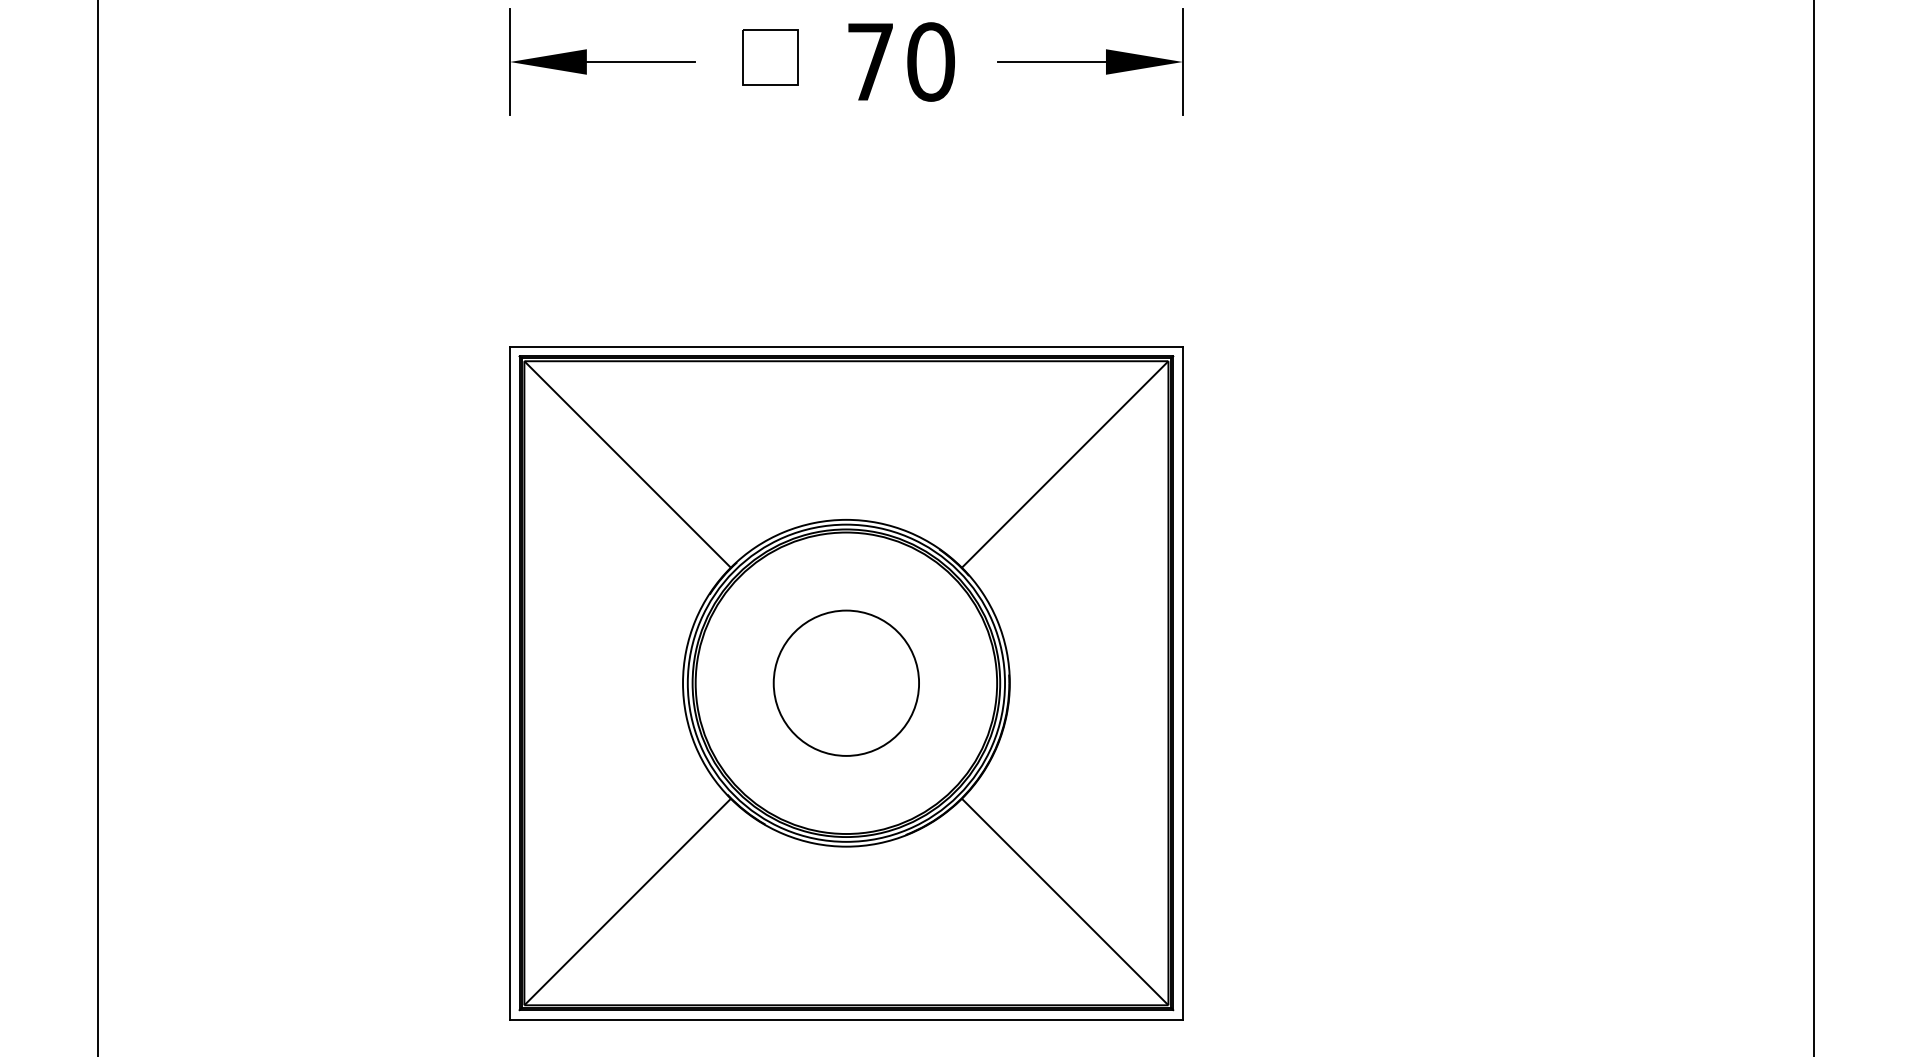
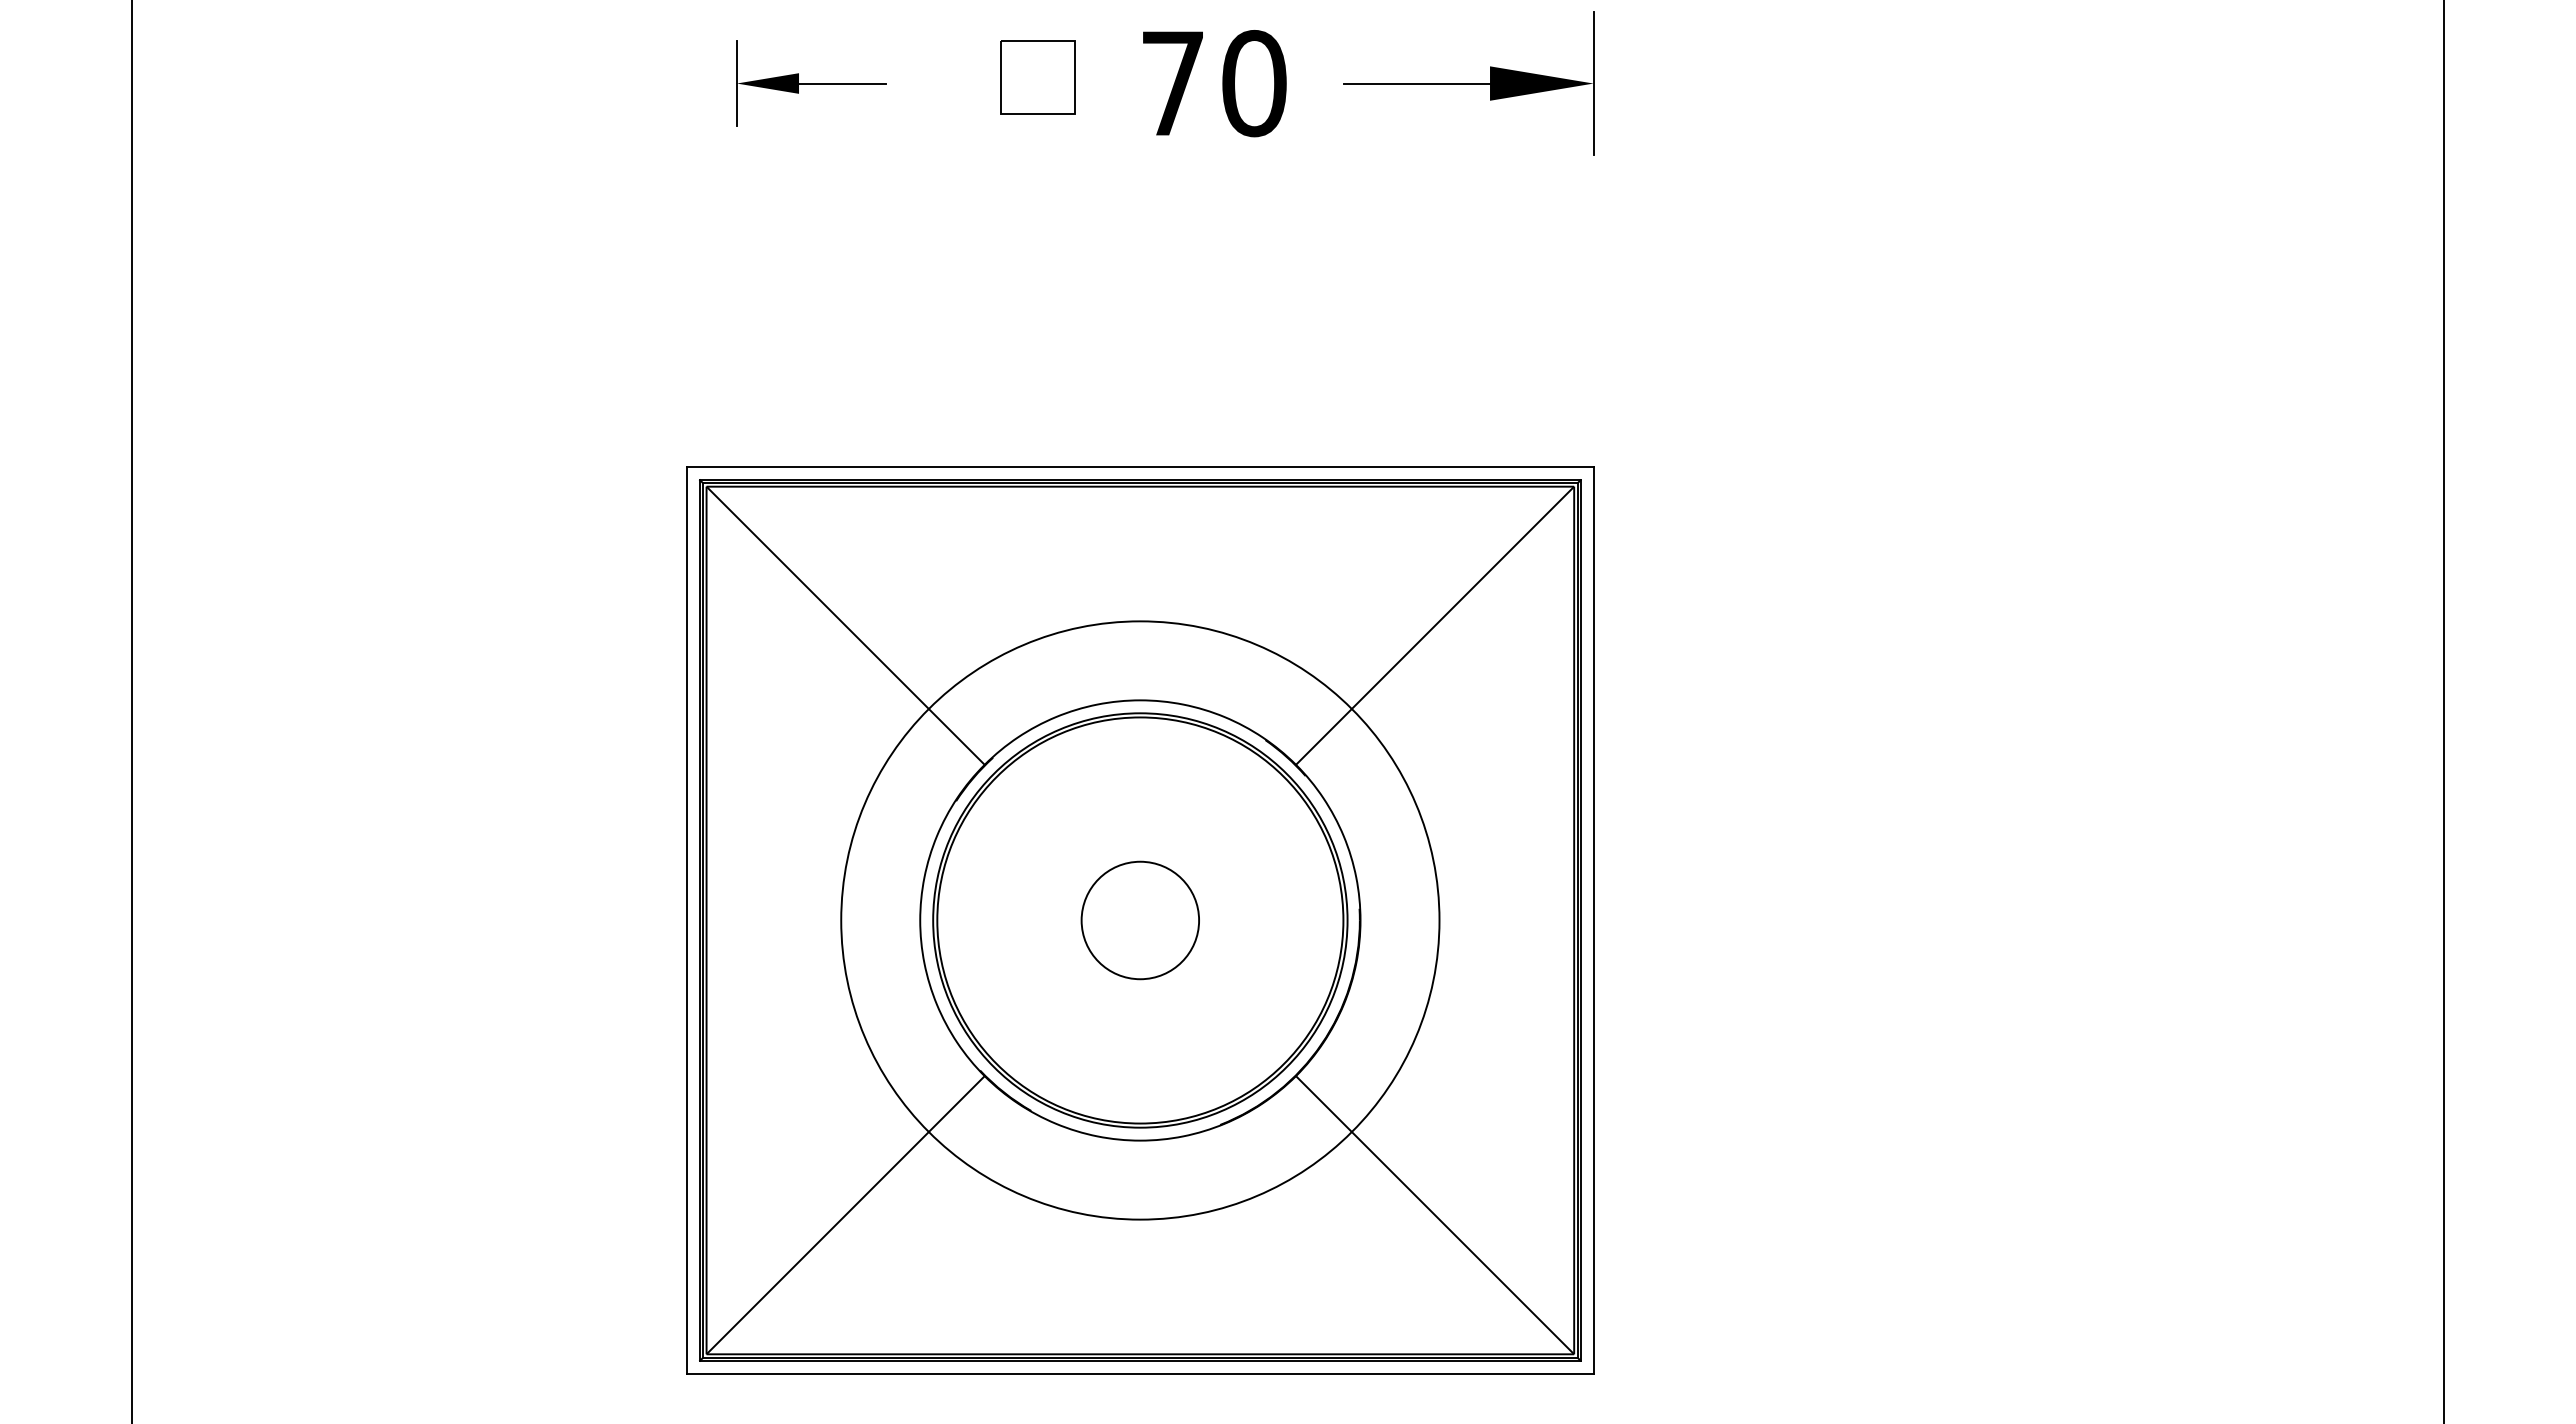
part: (602, 61) -> (811, 83), size x0.6
circle: (846, 683) -> (1140, 920), size x0.6
circle: (846, 683) -> (1140, 920), size x1.4

